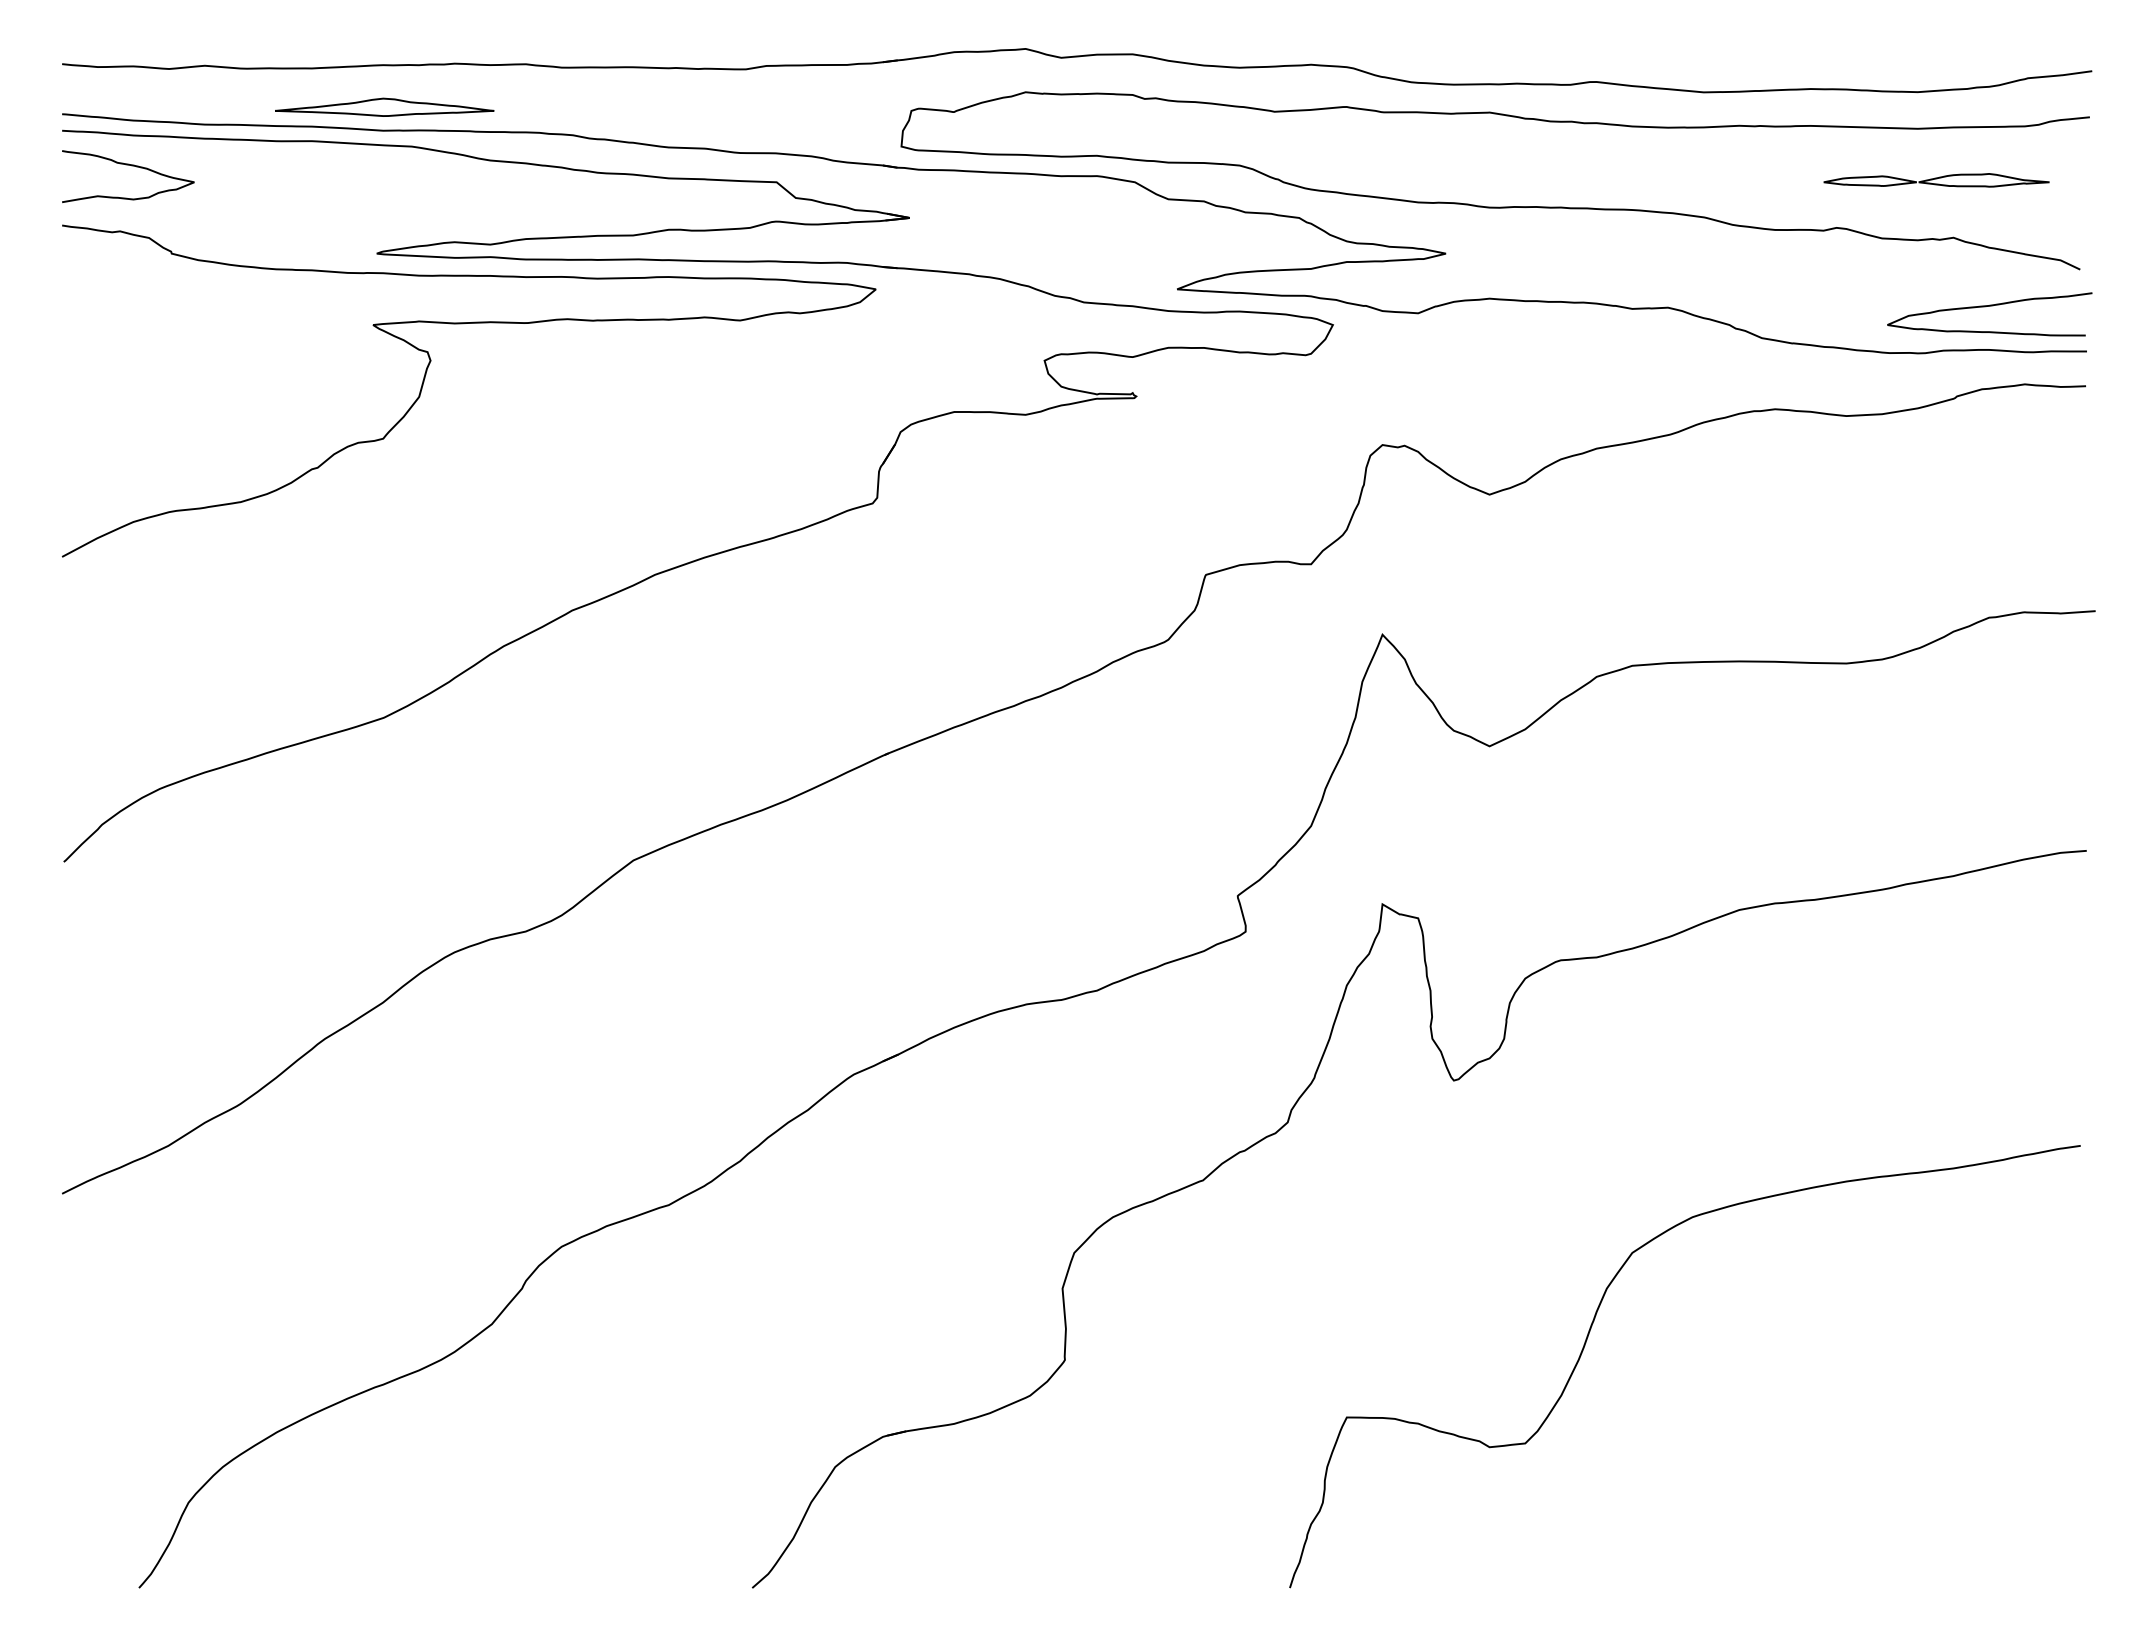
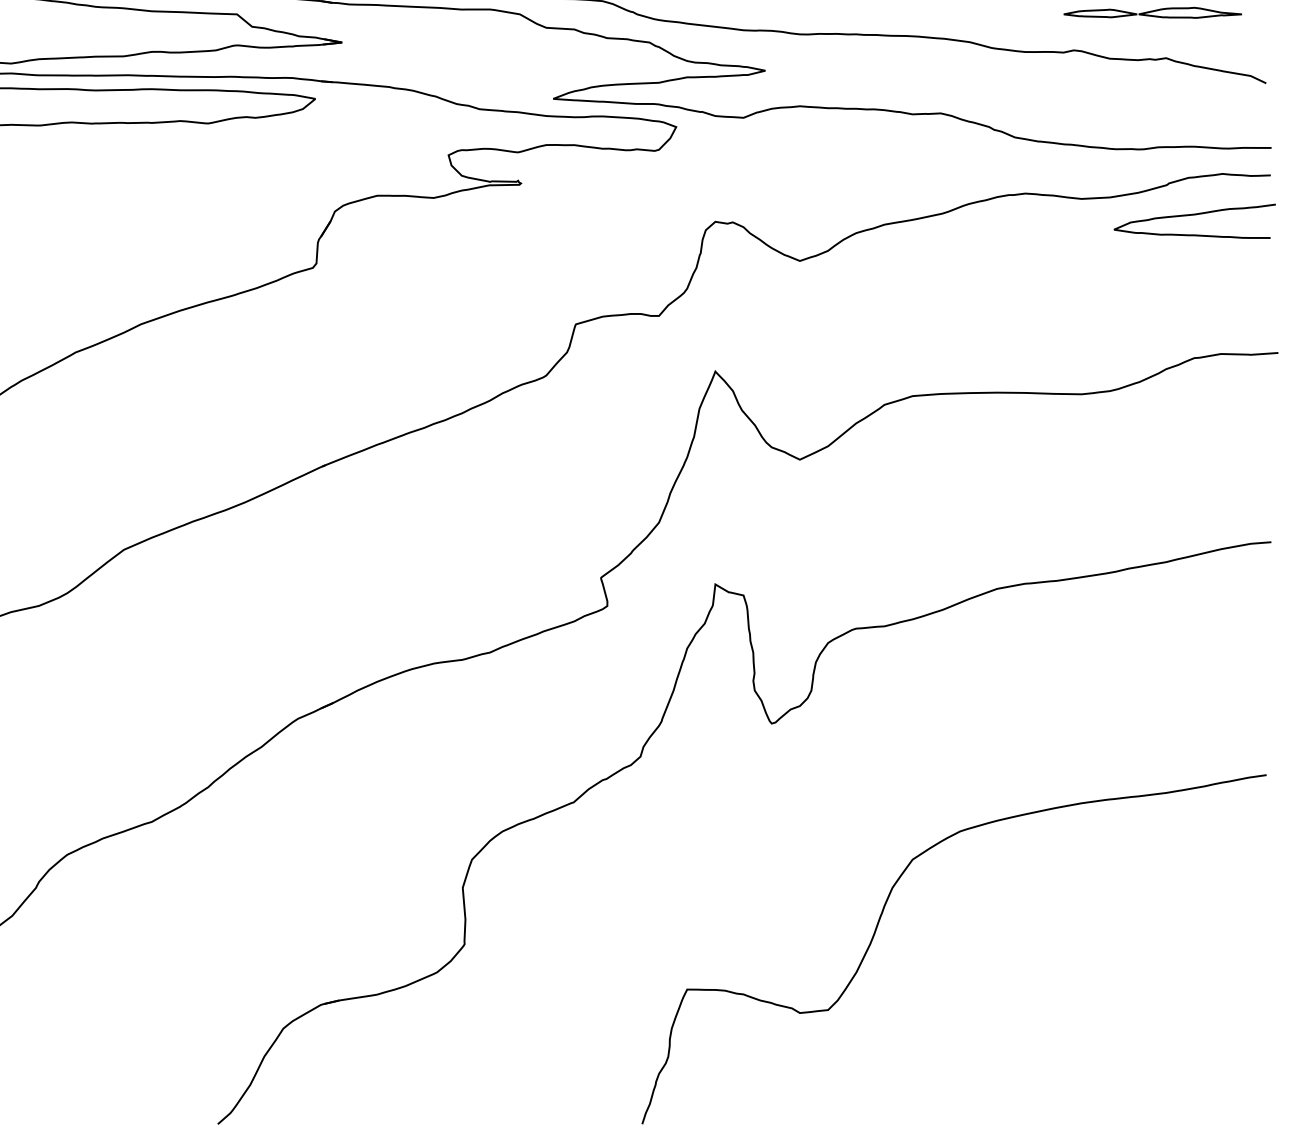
curve: (1989, 306) -> (1194, 215), moved

